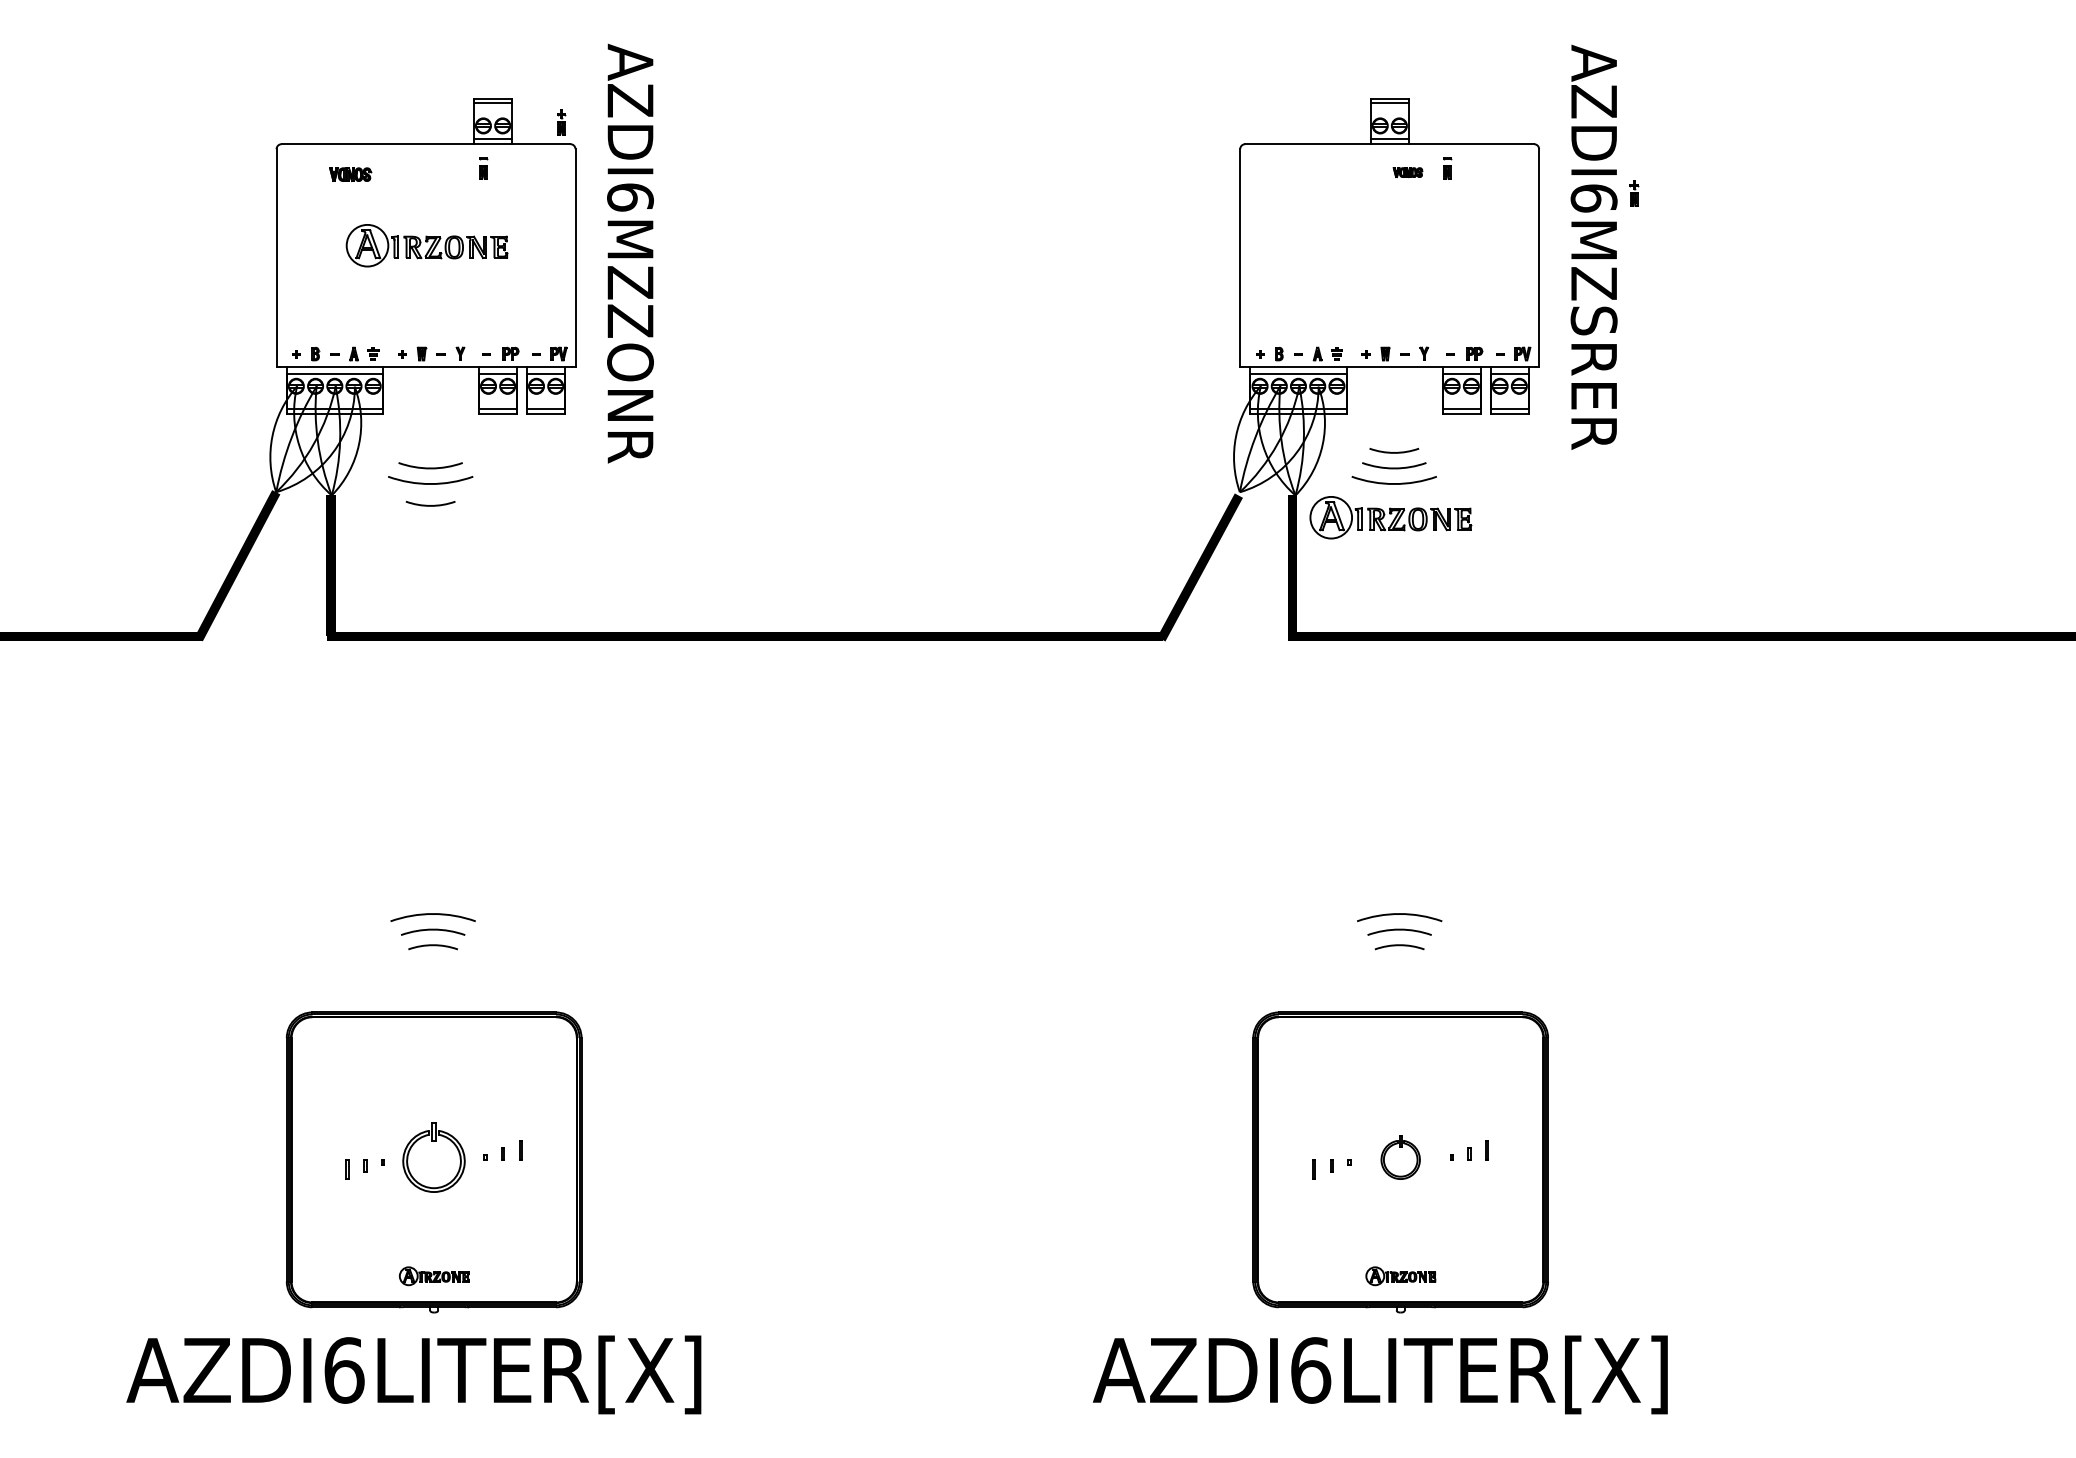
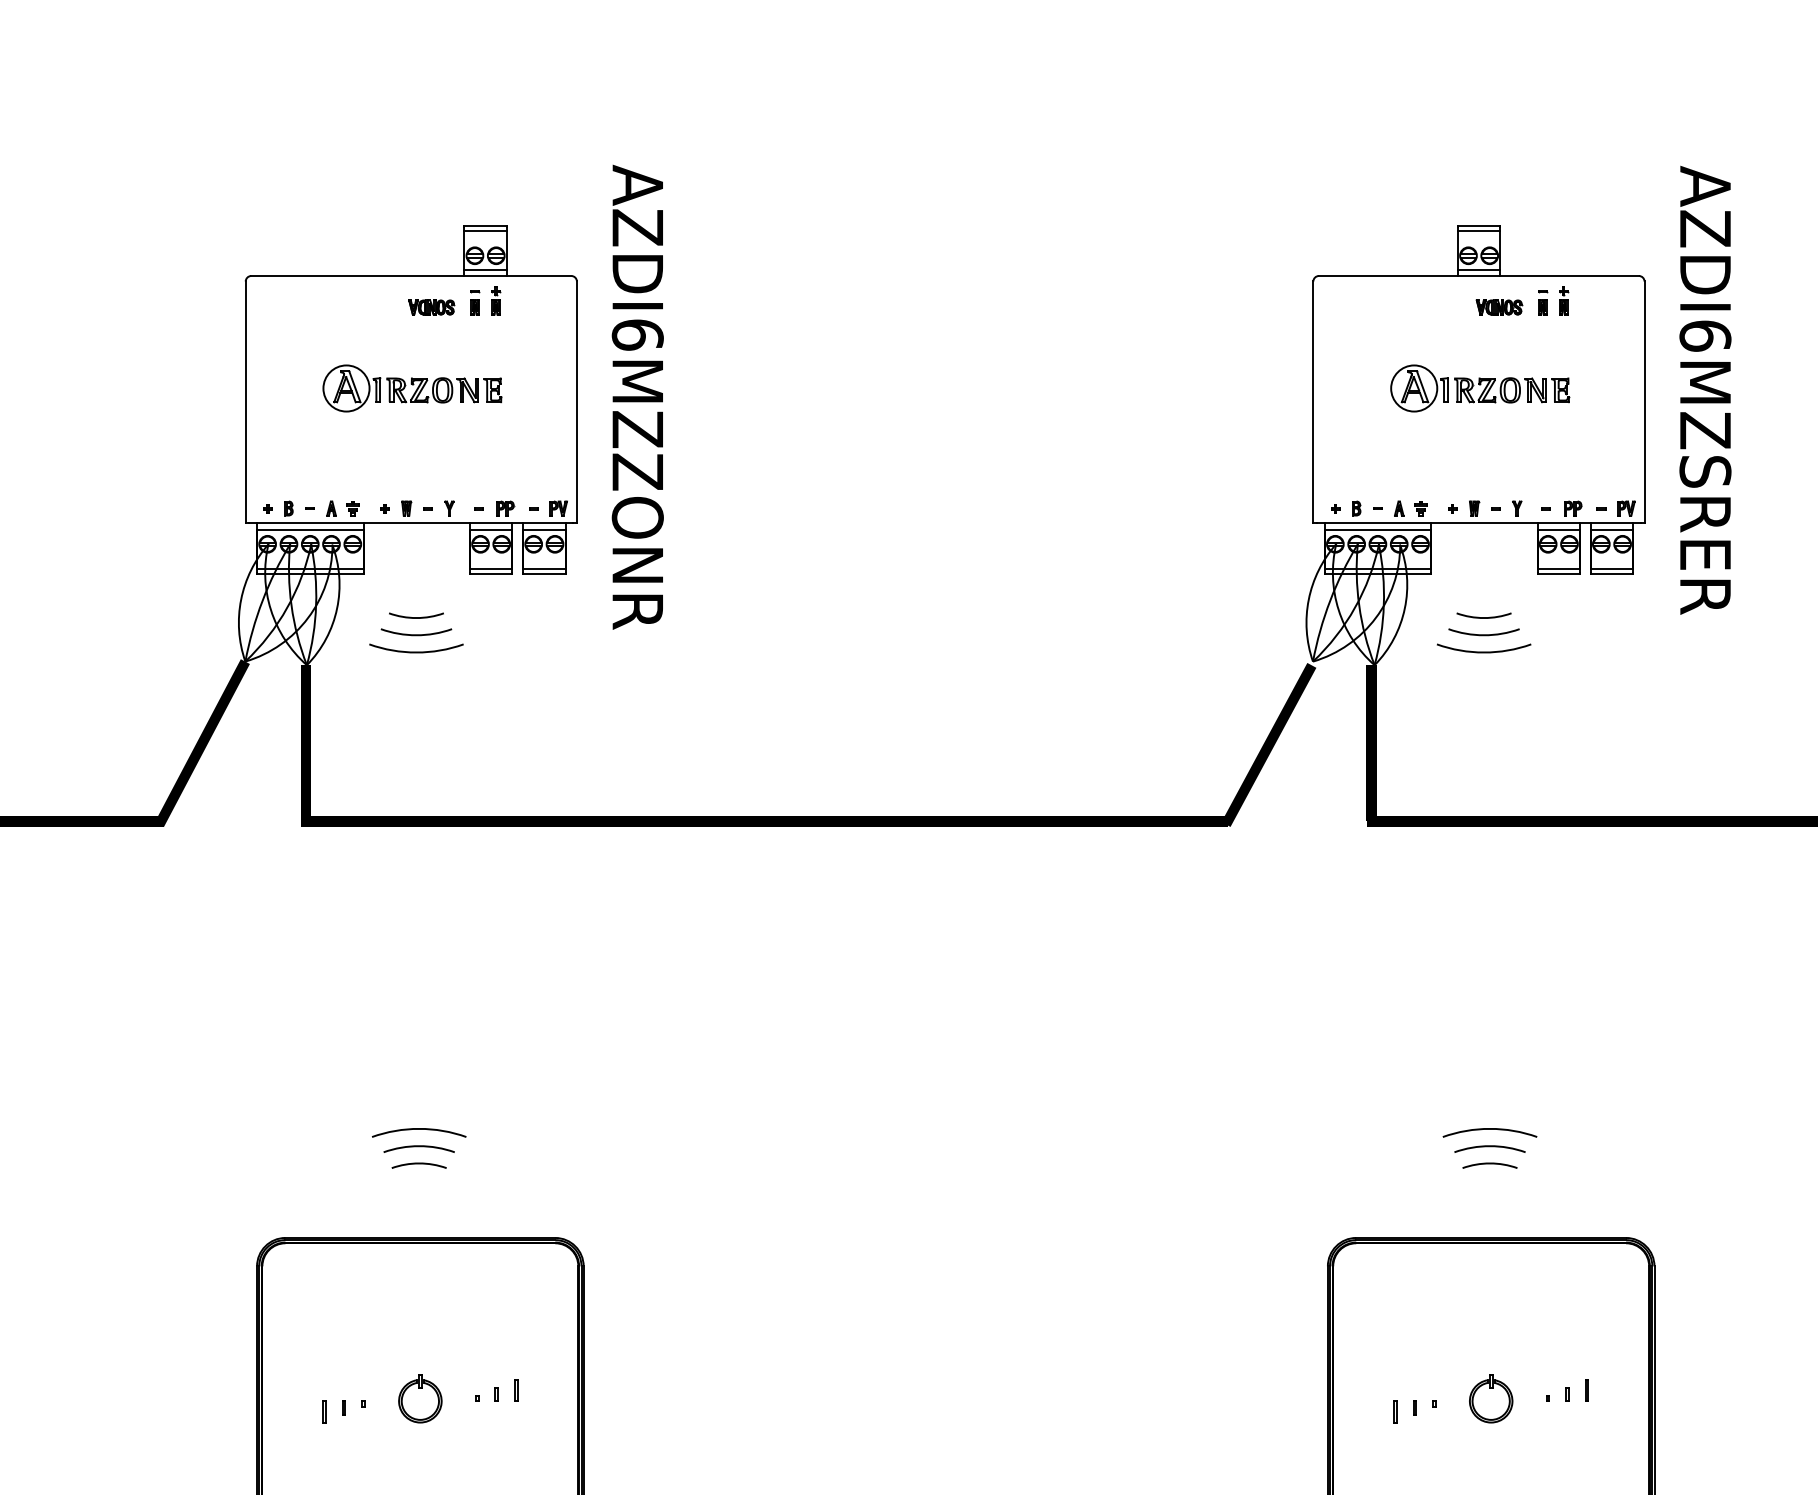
part: (561, 122) -> (496, 300), moved
part: (1407, 172) -> (1498, 307), size x1.43
part: (350, 174) -> (431, 307), moved
part: (1634, 193) -> (1564, 300), moved
arc: (430, 505) -> (416, 617), moved
part: (1390, 517) -> (1479, 388), moved
part: (434, 1157) -> (420, 1398), size x0.62

